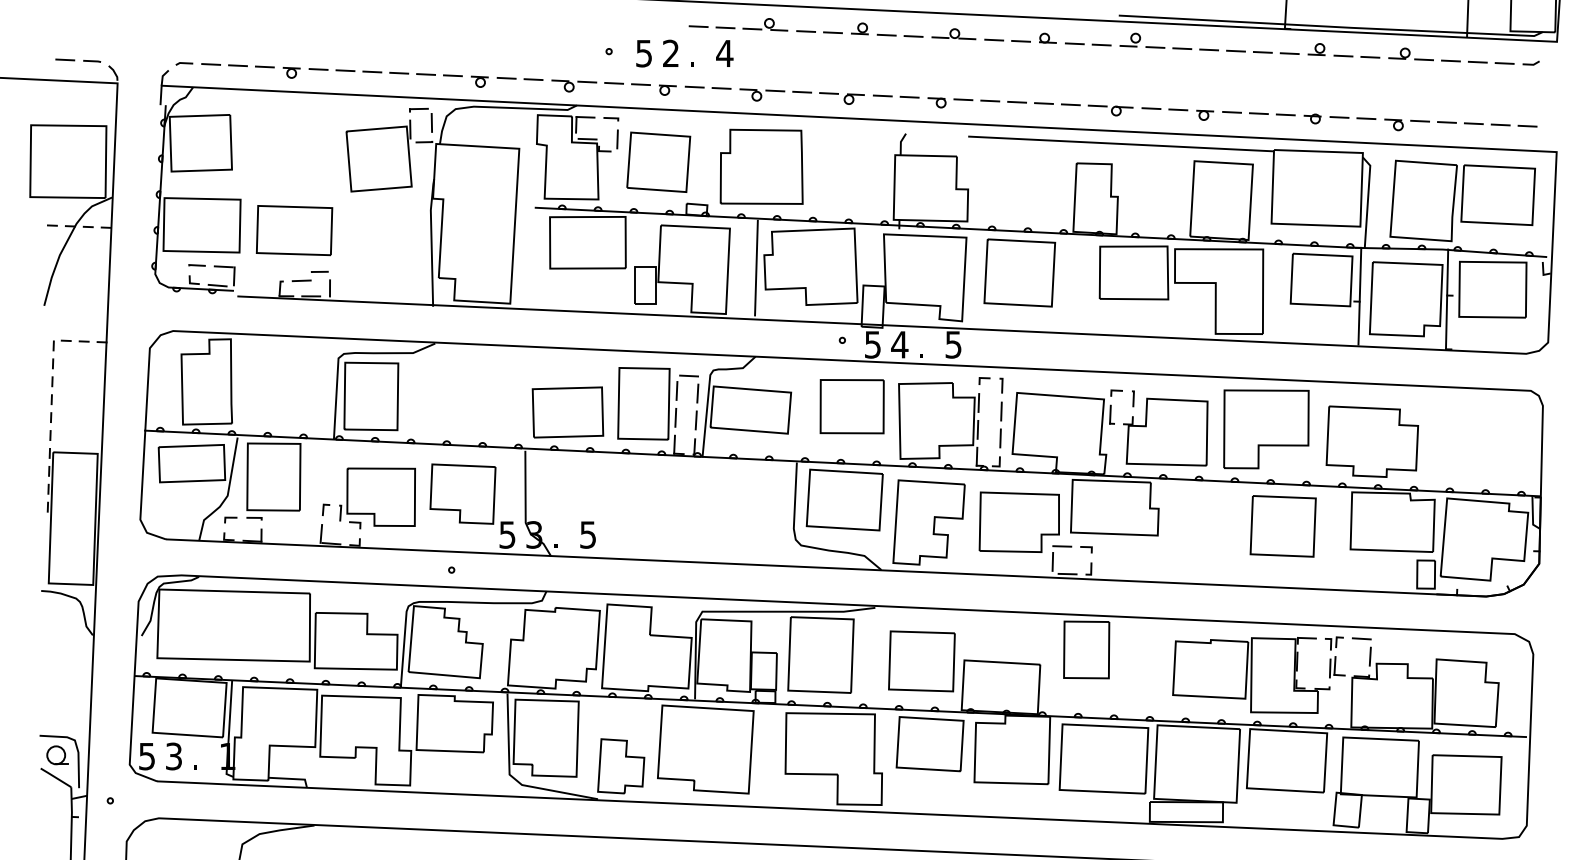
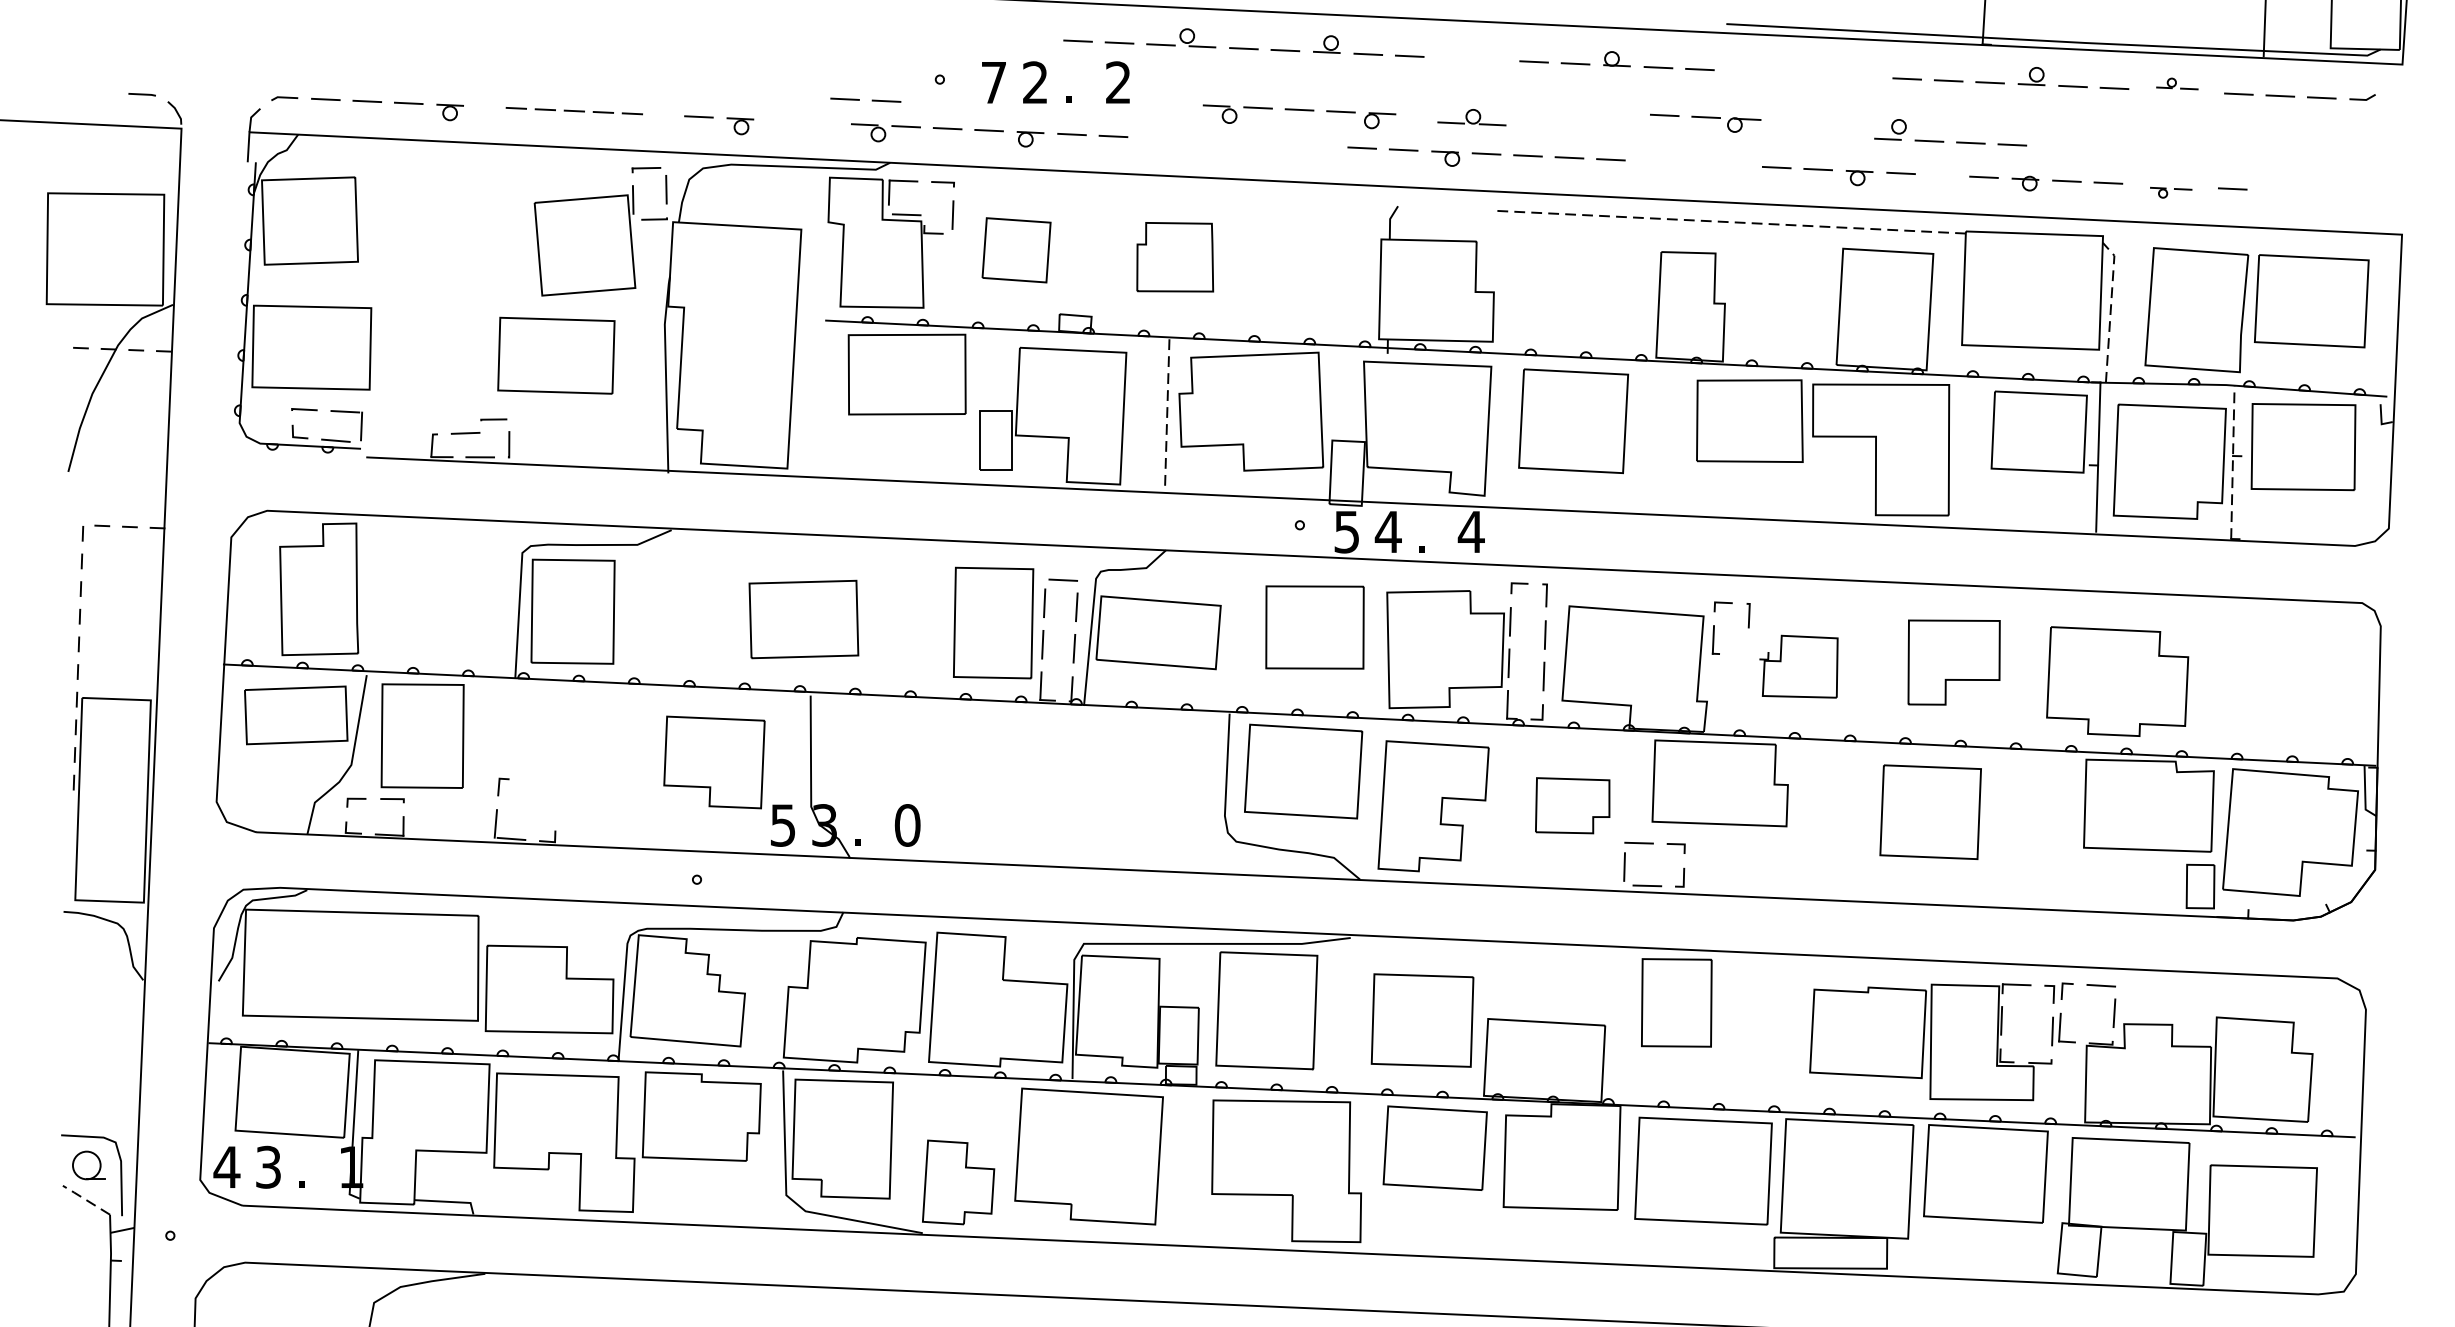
part: (953, 34) -> (1471, 118), moved
part: (1165, 47) -> (1944, 141), moved
text: (724, 52) -> (1117, 81), 4 -> 2
text: (643, 53) -> (992, 82), 5 -> 7
part: (1410, 54) -> (2176, 84), size x0.6
line: (65, 59) -> (101, 91), removed
part: (371, 71) -> (573, 110), size x0.7
line: (516, 78) -> (860, 99), moved
part: (801, 96) -> (1298, 116), moved
part: (1097, 109) -> (1705, 122), moved
line: (1258, 113) -> (1941, 175), removed
part: (1406, 124) -> (2170, 192), size x0.6
part: (1500, 124) -> (2315, 192), removed
line: (1120, 143) -> (1728, 221), solid -> dashed
part: (658, 161) -> (1016, 249), size x0.7
part: (761, 166) -> (1175, 256), size x0.6
line: (1367, 200) -> (2110, 309), solid -> dashed
part: (294, 230) -> (556, 355), moved
line: (756, 268) -> (1167, 414), solid -> dashed
line: (1447, 299) -> (2233, 462), solid -> dashed
text: (953, 344) -> (1471, 531), 5 -> 4
part: (567, 412) -> (803, 619), moved
part: (1266, 429) -> (1954, 662), size x0.7
part: (1165, 431) -> (1798, 665), size x0.6
part: (377, 498) -> (582, 769), removed
part: (1018, 521) -> (1571, 804), size x0.6
part: (1282, 526) -> (1929, 812), moved
text: (588, 534) -> (908, 824), 5 -> 0
text: (146, 756) -> (226, 1167), 5 -> 4
line: (55, 777) -> (85, 1199), solid -> dashed

